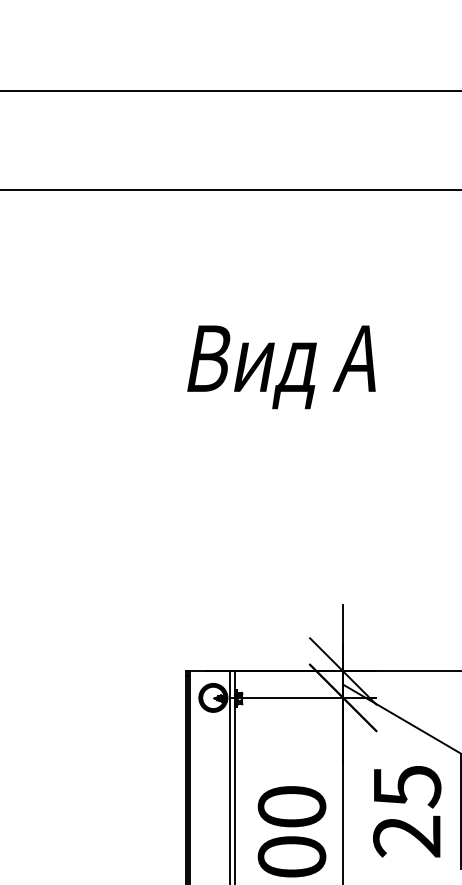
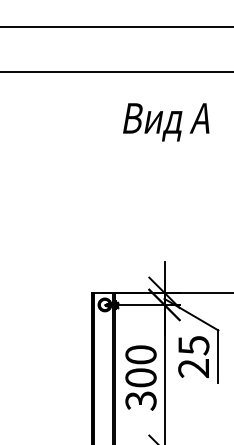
text: (282, 367) -> (166, 122), moved

